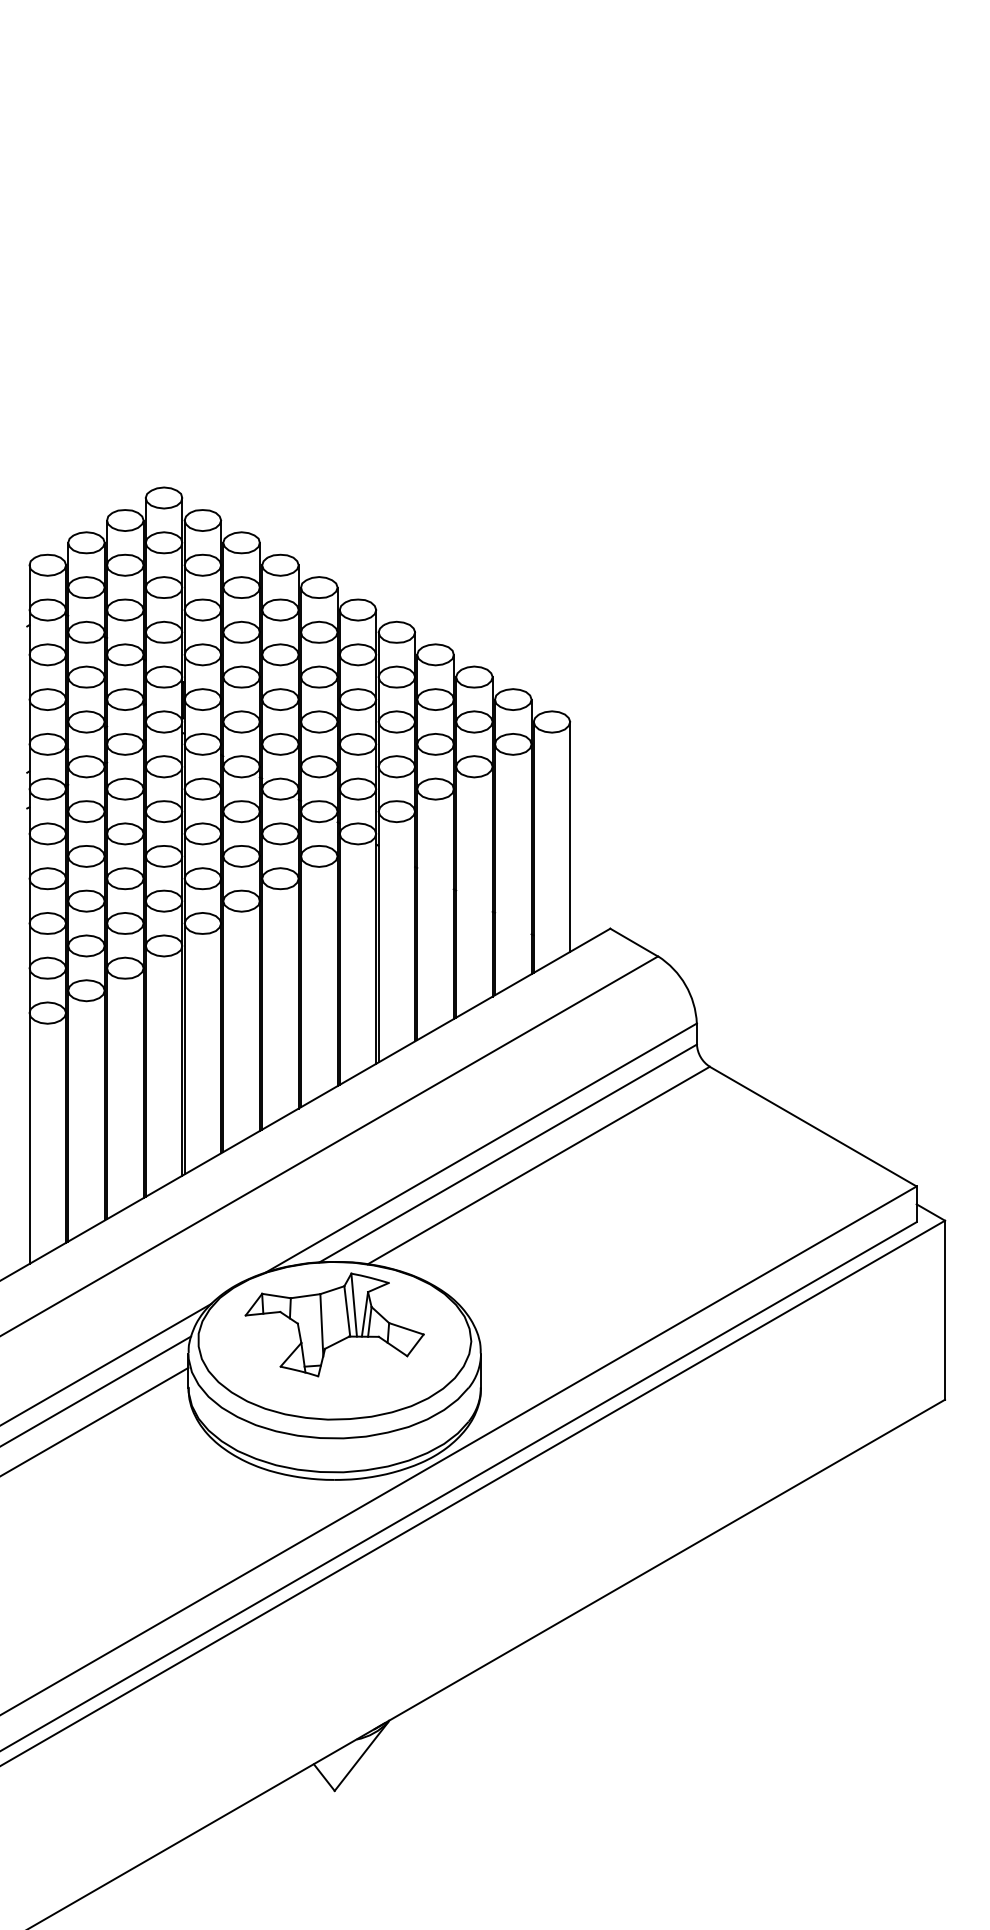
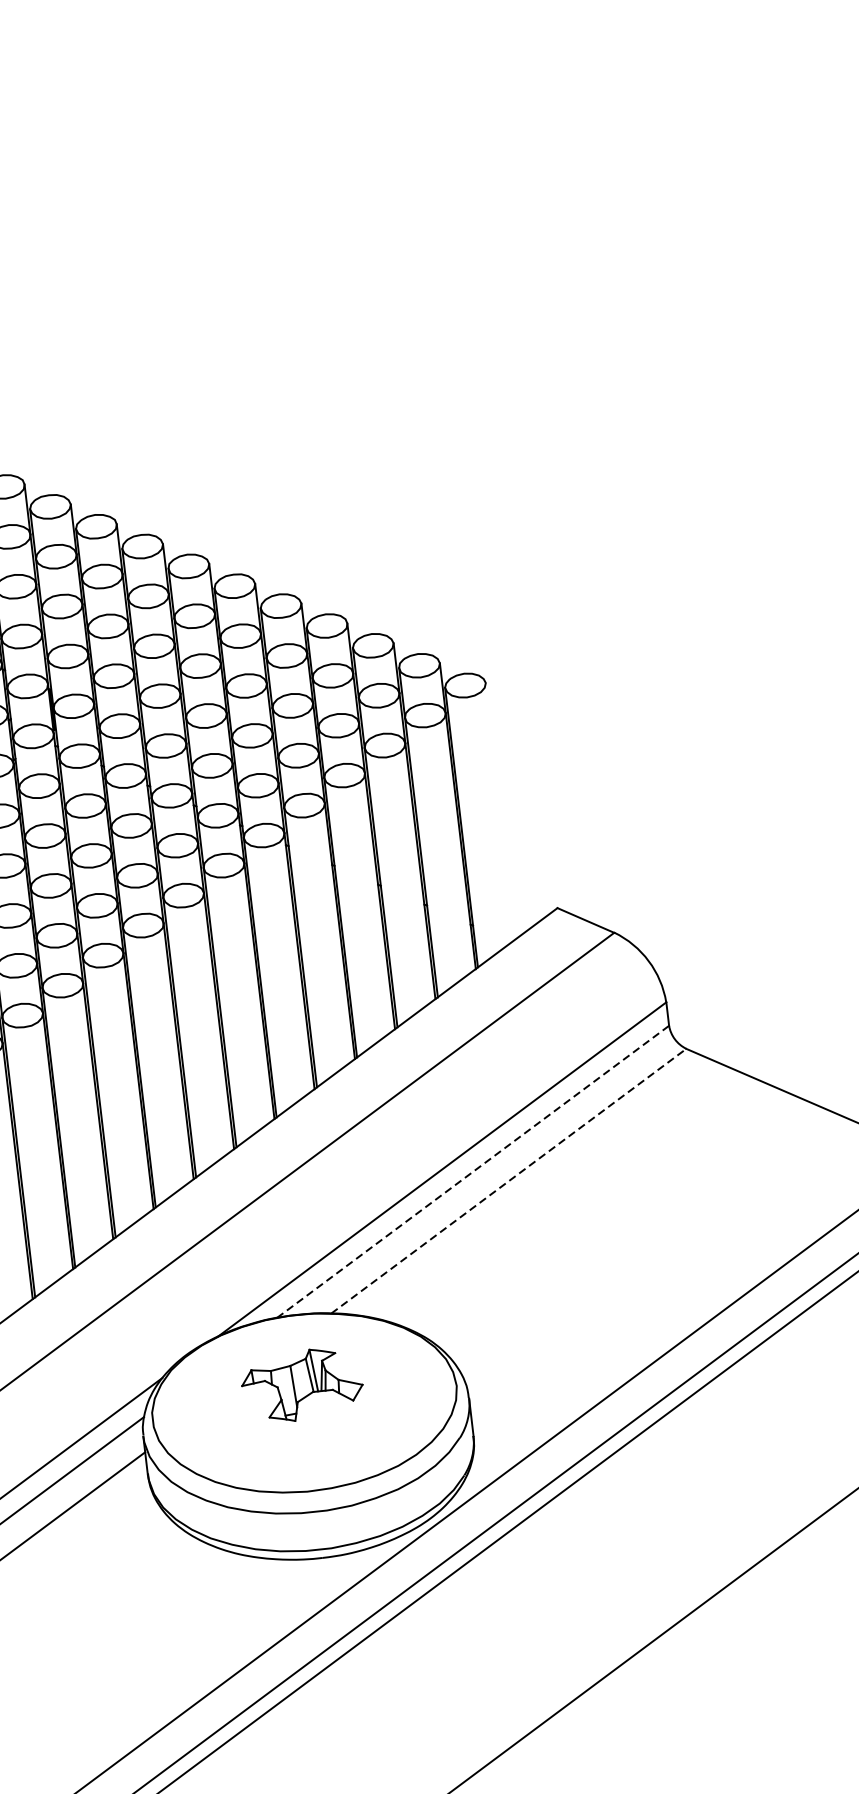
line: (570, 836) -> (501, 810), removed
line: (508, 1153) -> (473, 1171), solid -> dashed
line: (539, 1165) -> (509, 1181), solid -> dashed
part: (334, 1324) -> (302, 1384), size x0.6

